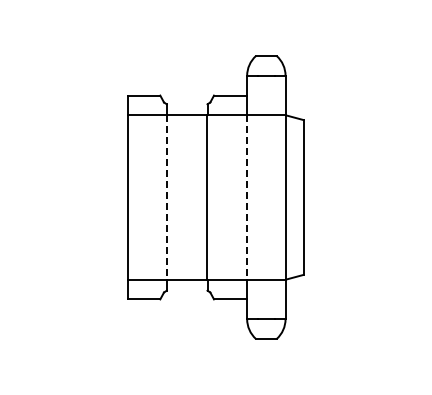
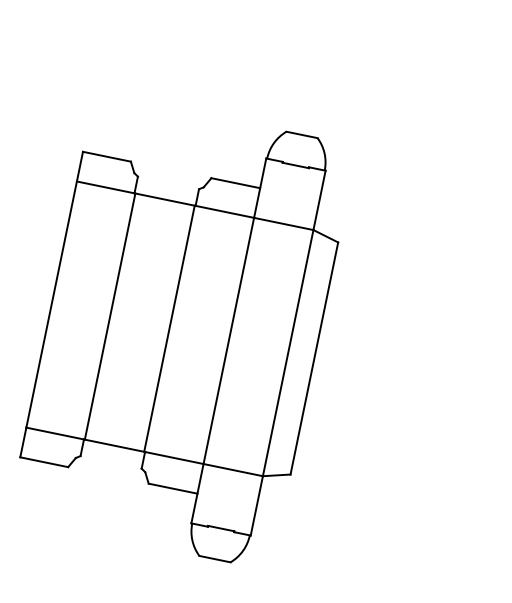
line: (167, 197) -> (110, 316), dashed -> solid
line: (246, 197) -> (228, 340), dashed -> solid

